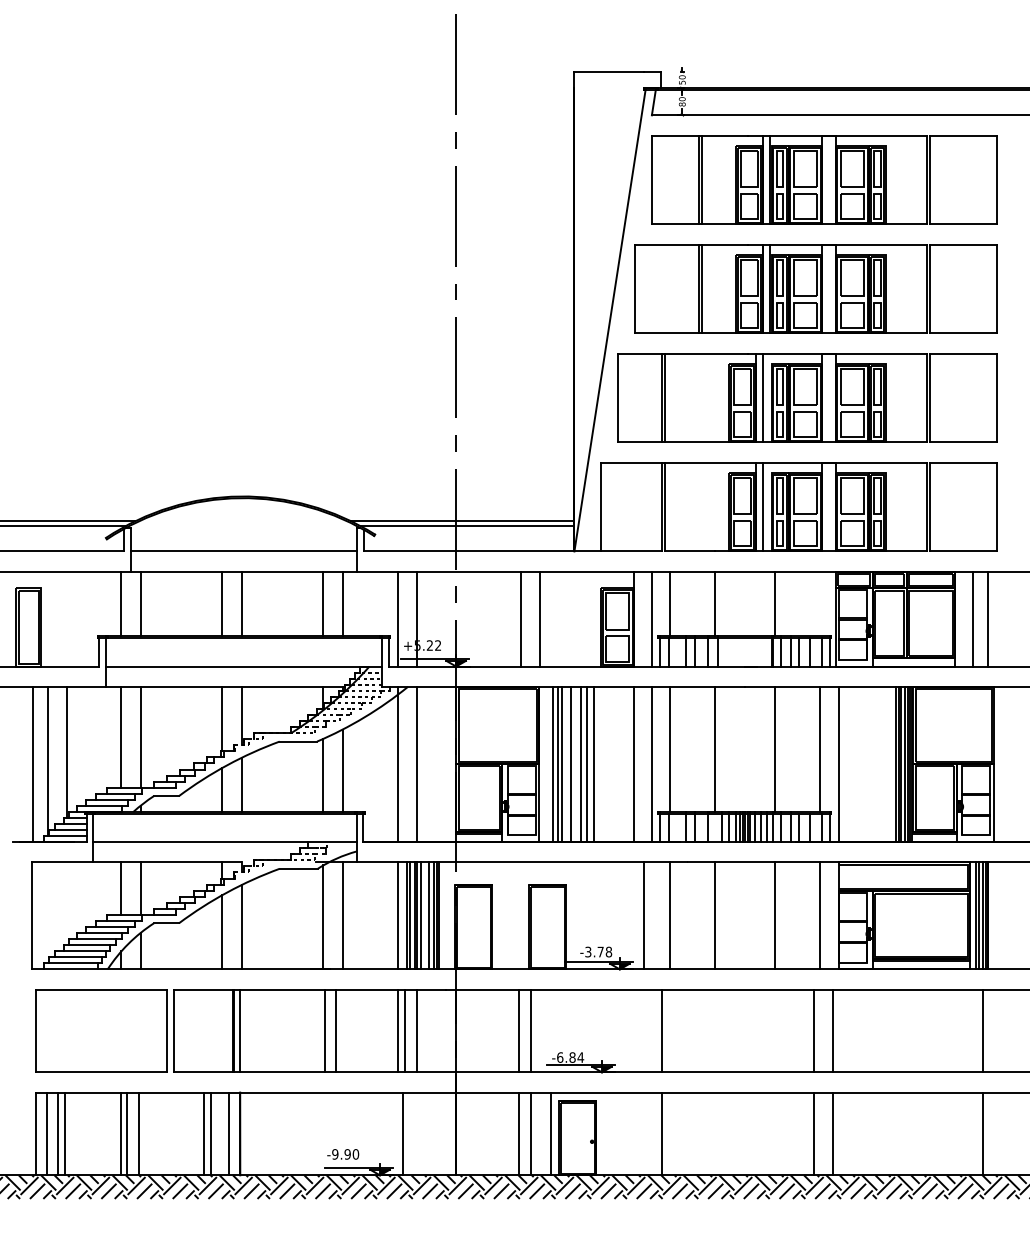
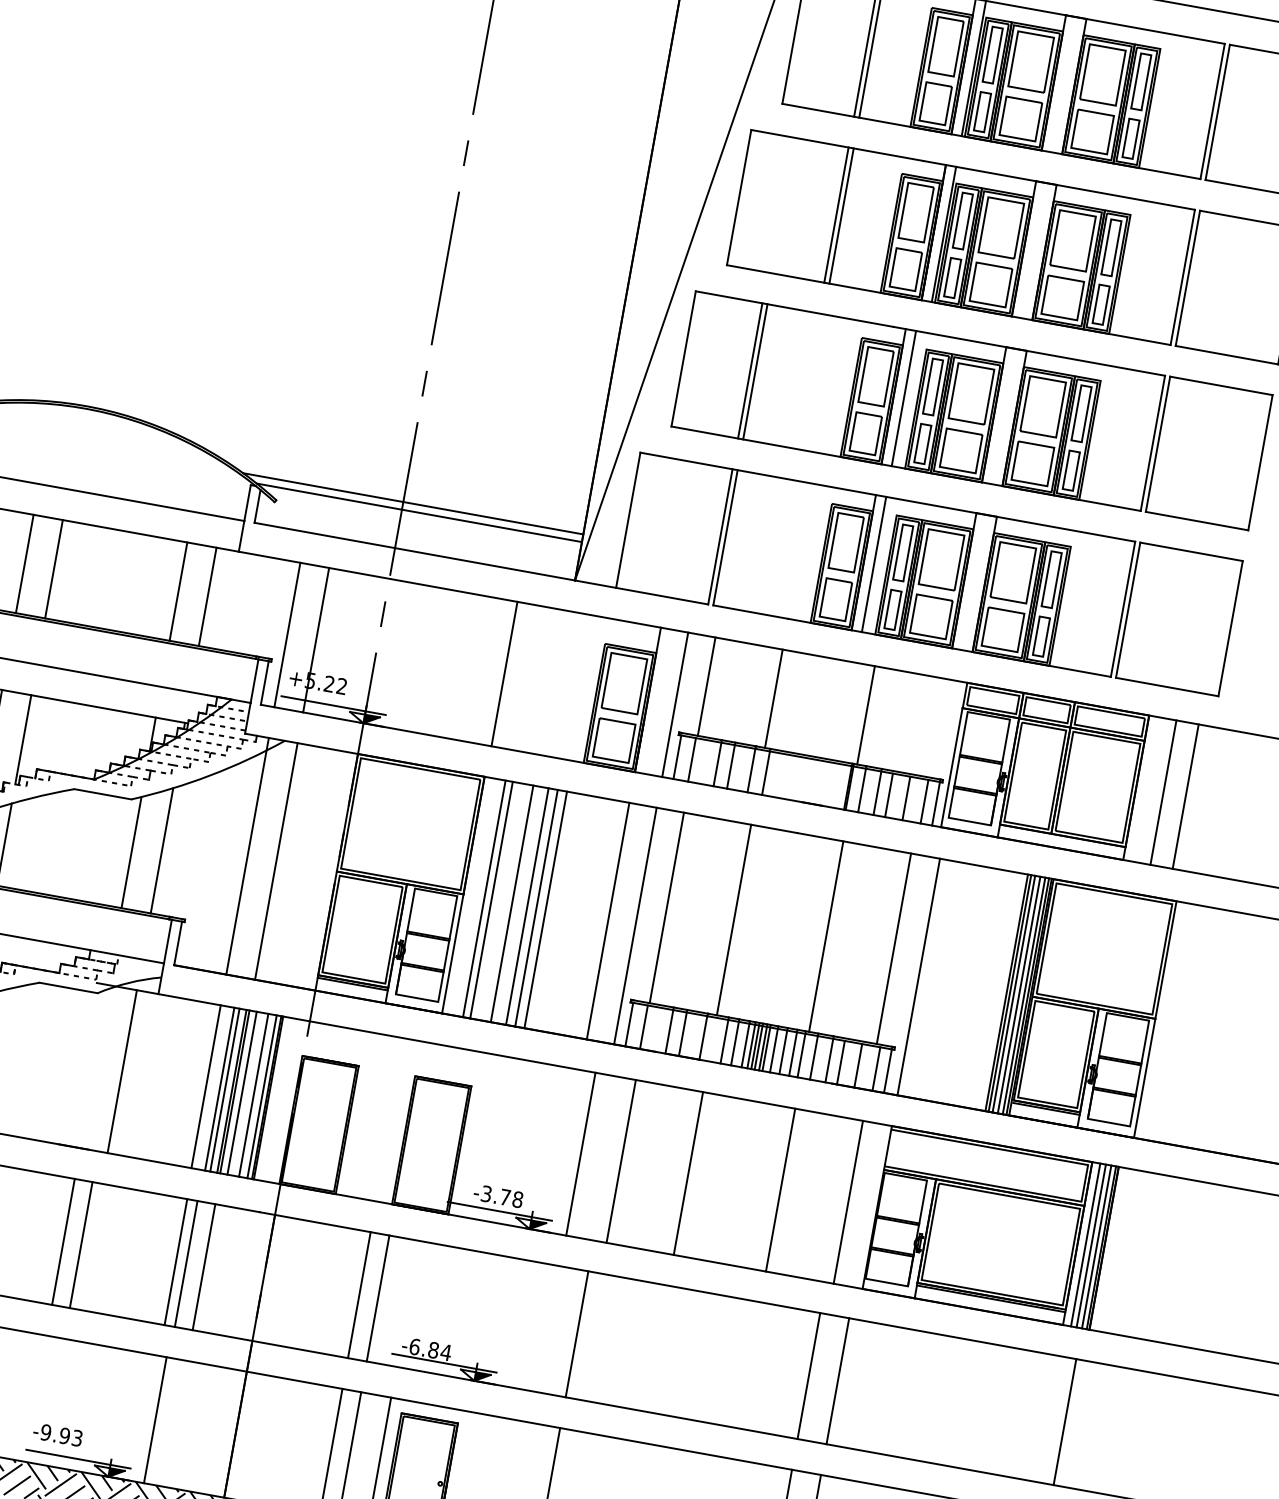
line: (521, 618) -> (476, 668), removed
line: (561, 764) -> (497, 901), removed
line: (323, 917) -> (92, 1068), removed
text: (355, 1154) -> (76, 1438), -9.90 -> -9.93

